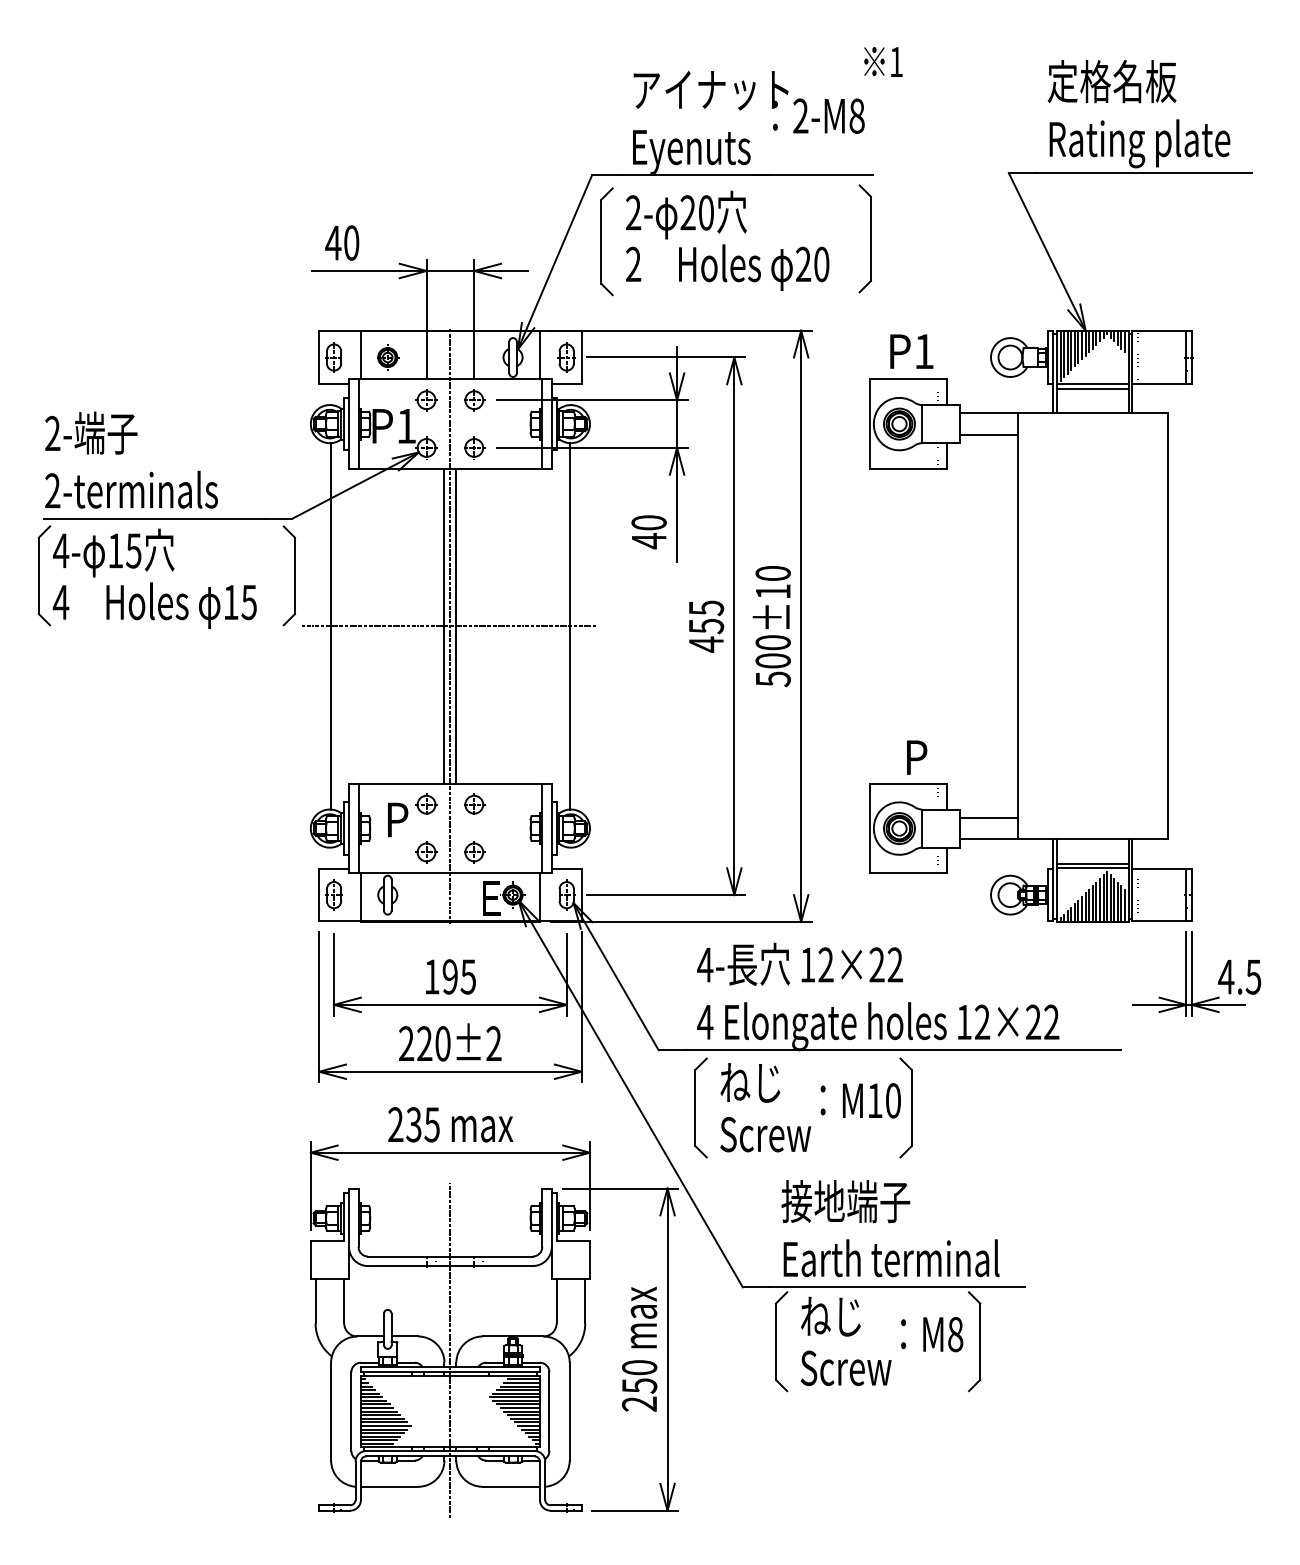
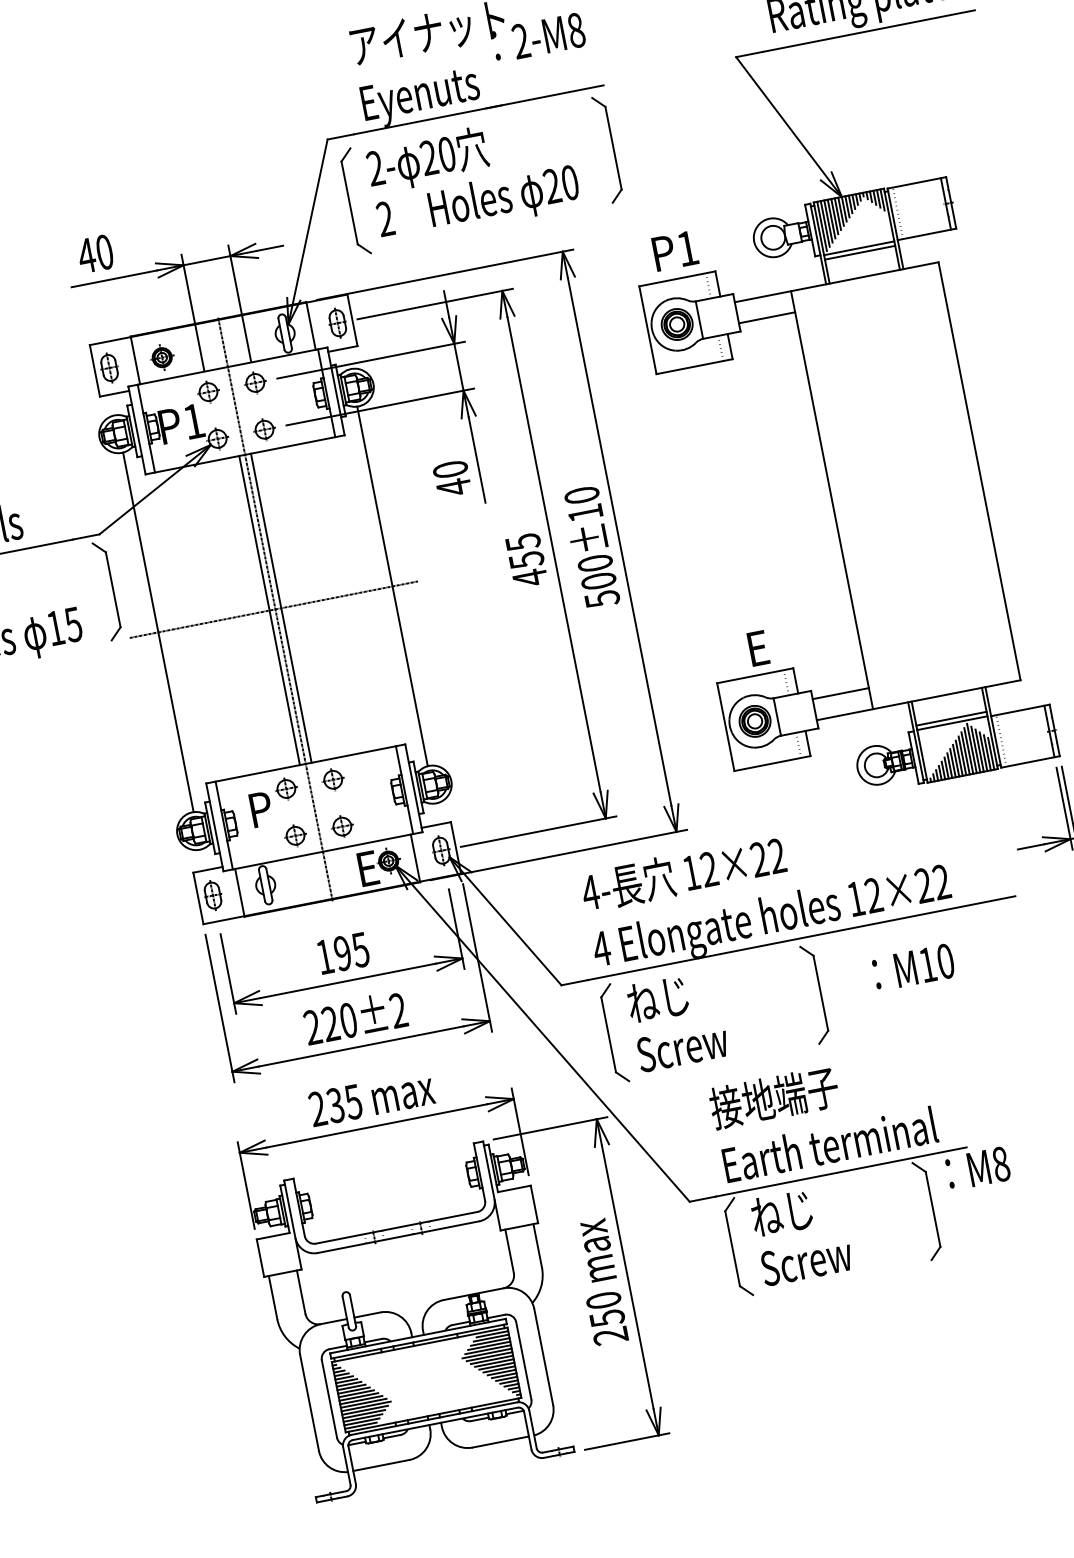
text: (917, 757) -> (759, 648), P -> E
text: (860, 1100) -> (913, 967), moved
text: (932, 1334) -> (978, 1168), moved
line: (450, 1350) -> (414, 1319), removed

